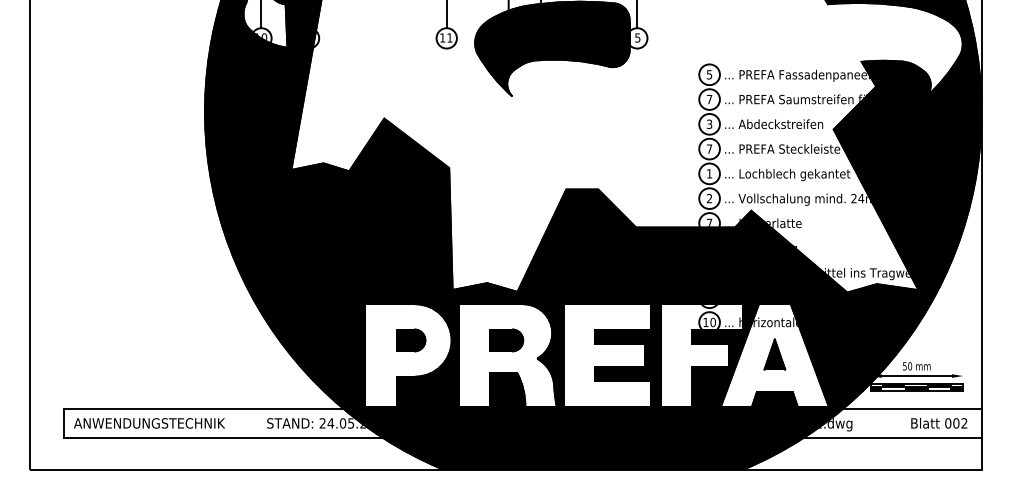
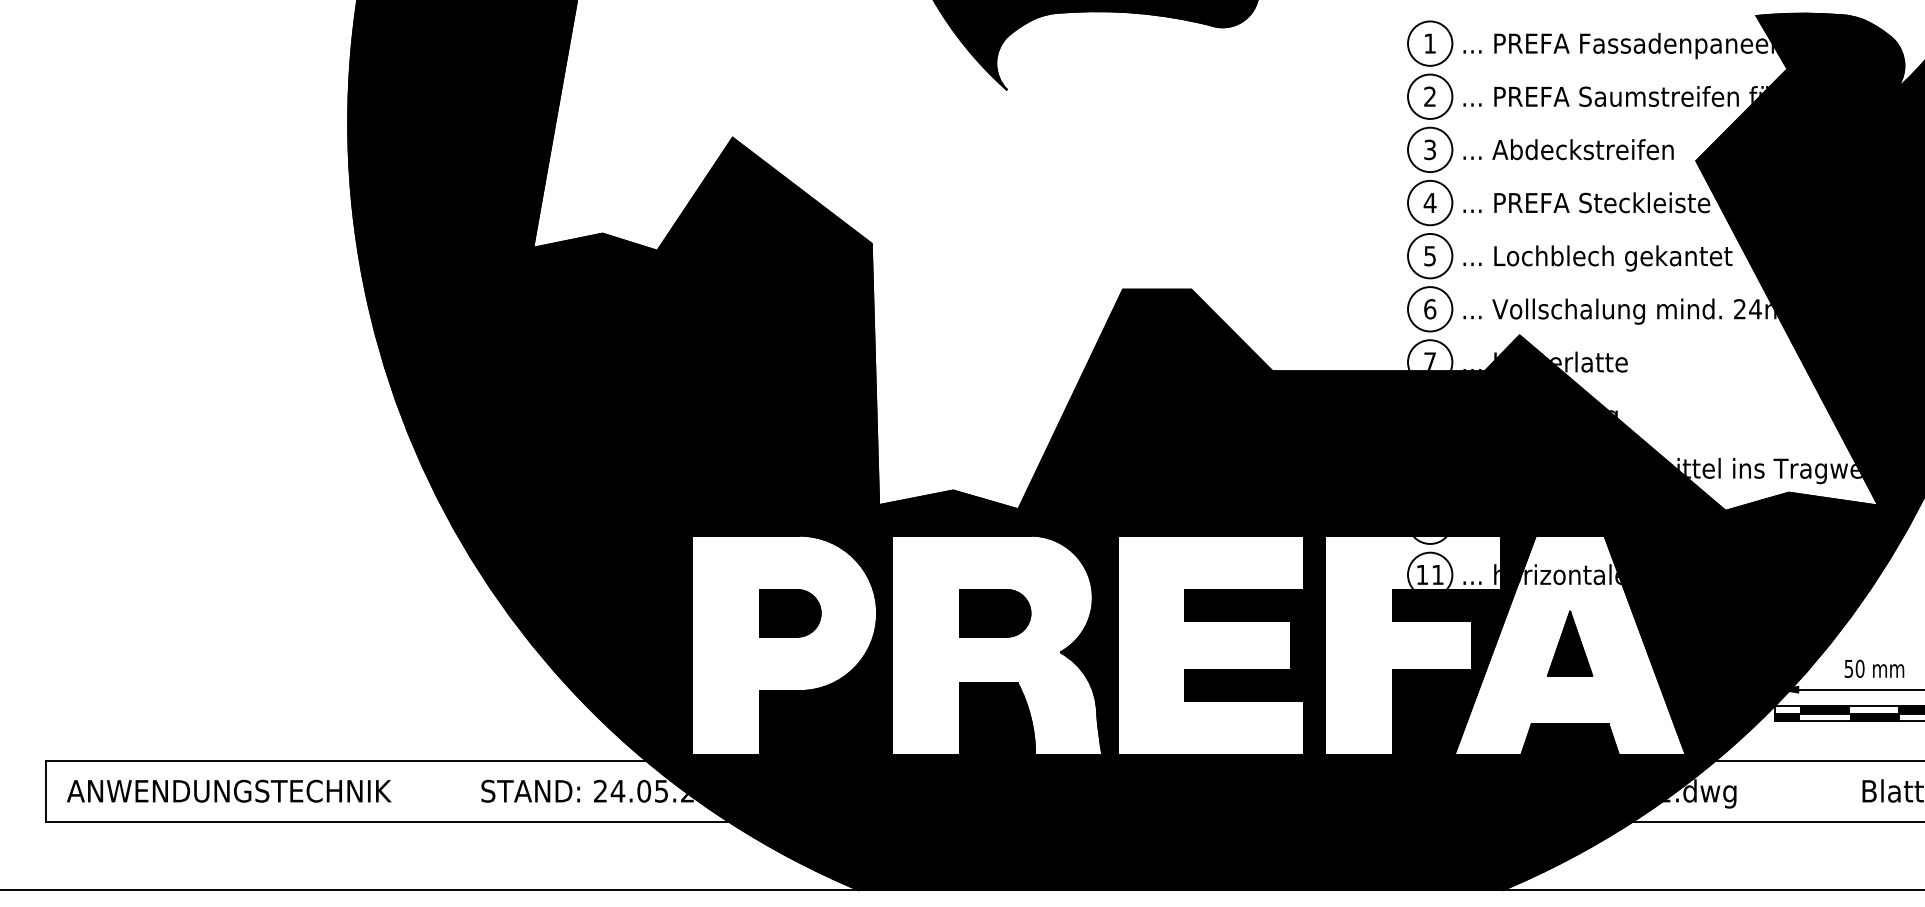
text: (709, 74) -> (1429, 43), 5 -> 1
text: (709, 99) -> (1429, 96), 7 -> 2
text: (709, 148) -> (1429, 201), 7 -> 4
text: (709, 173) -> (1429, 255), 1 -> 5
text: (709, 198) -> (1429, 308), 2 -> 6
text: (712, 322) -> (1436, 574), 10 -> 11

